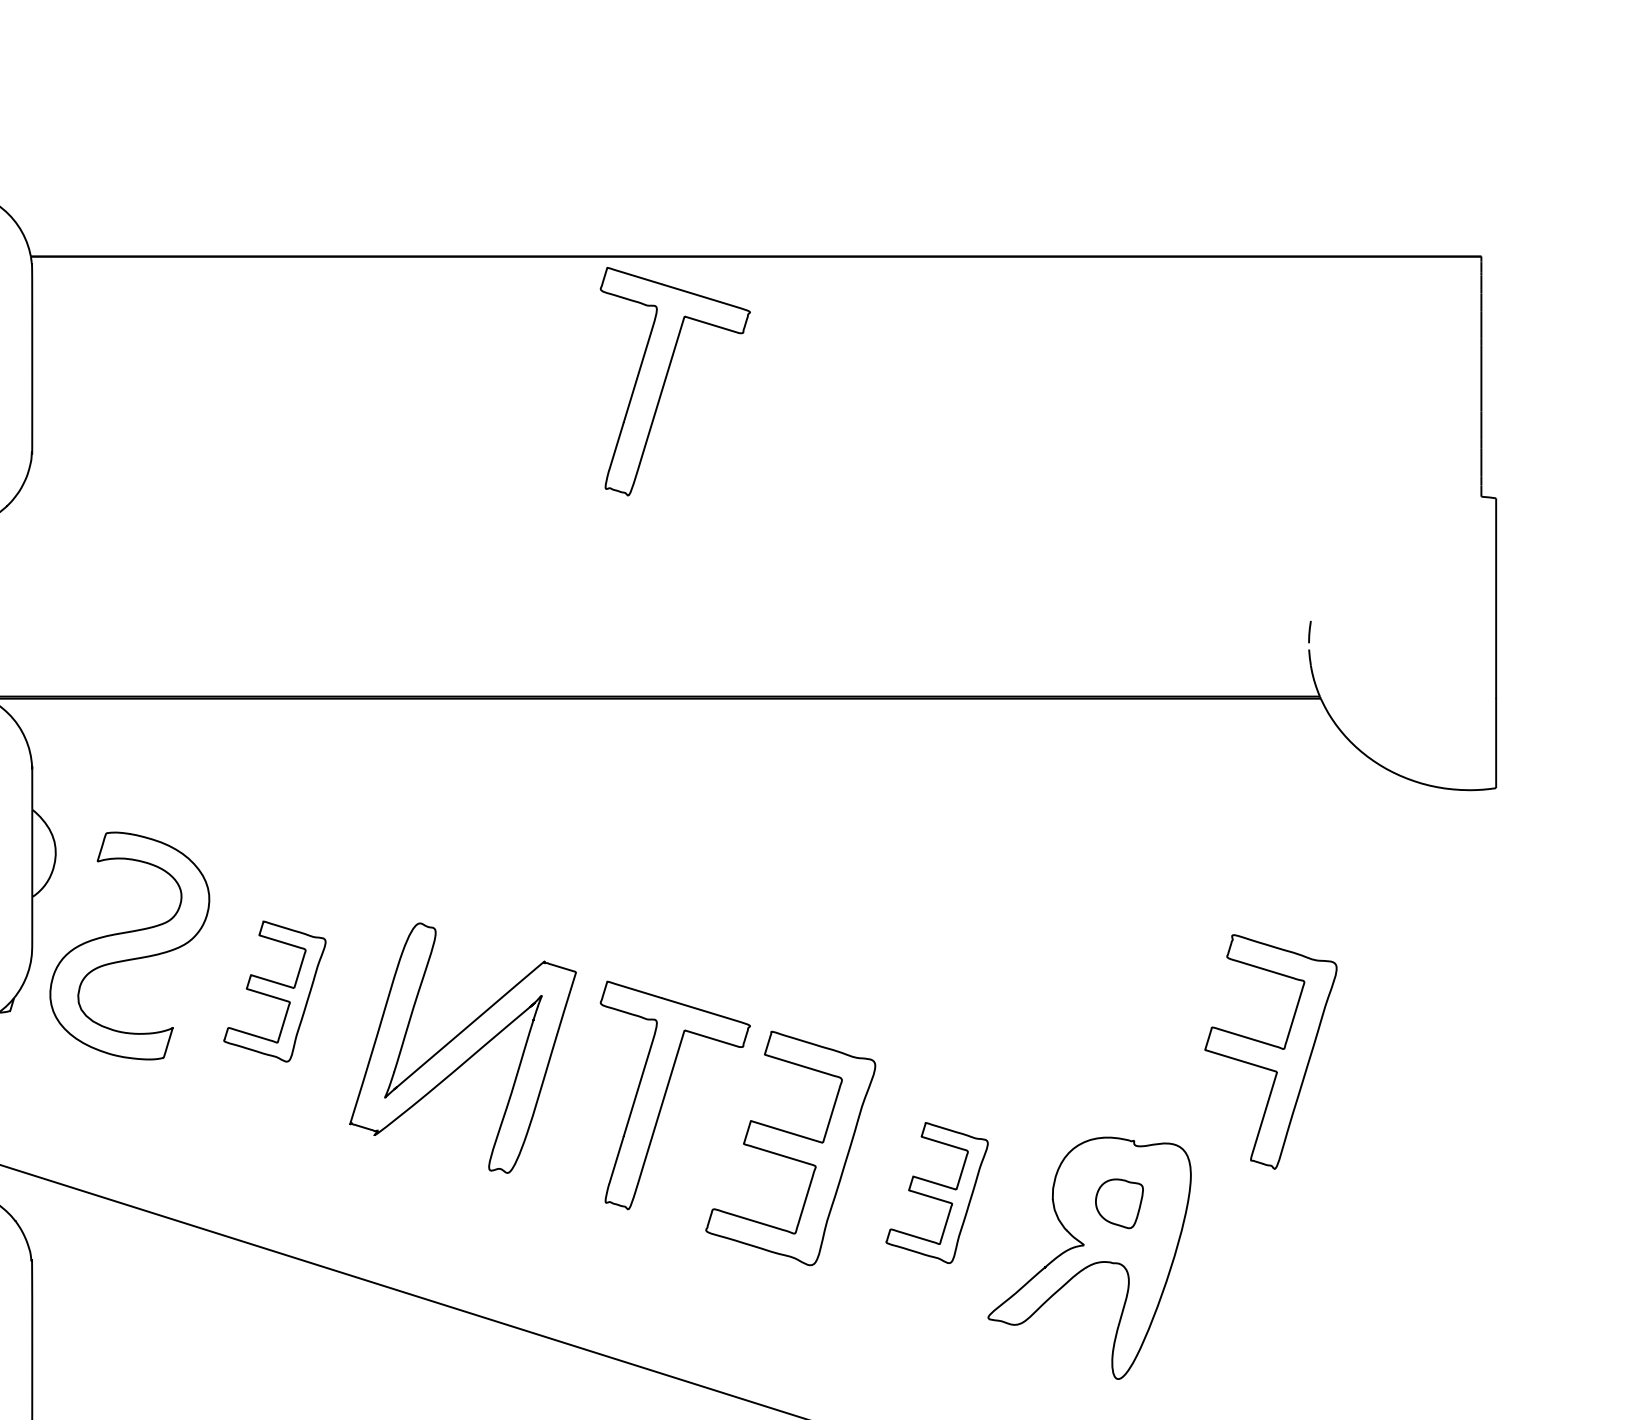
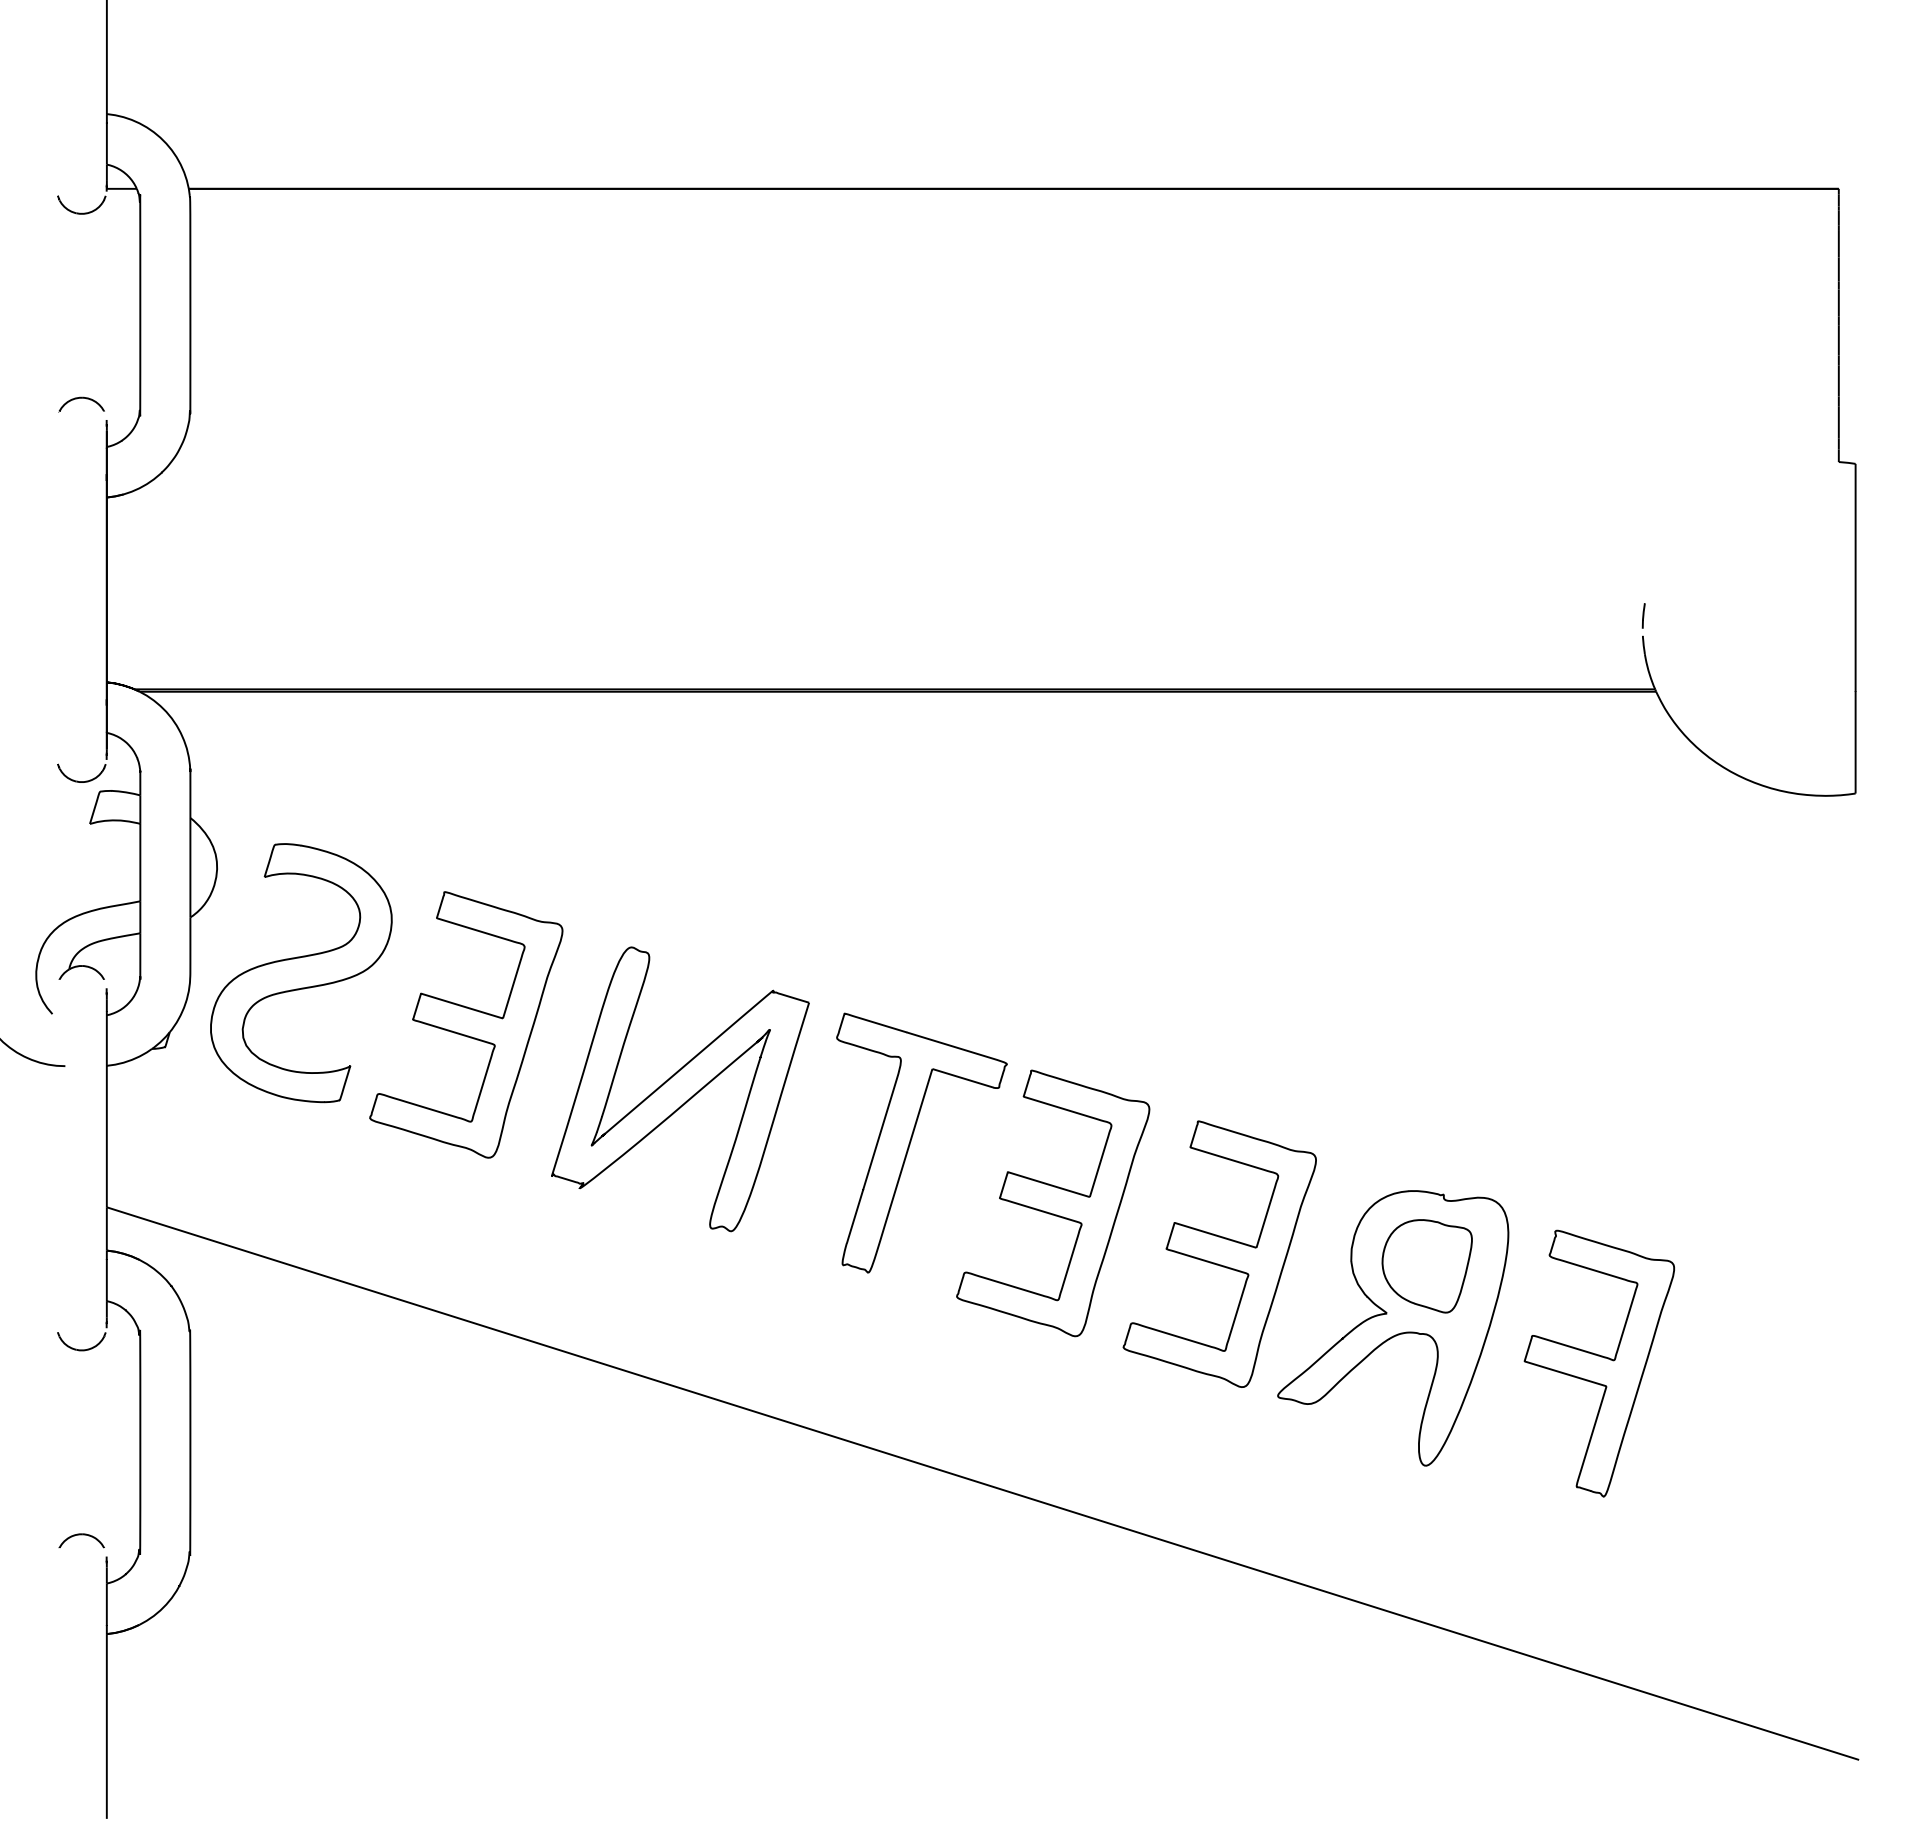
part: (667, 377) -> (912, 326), removed
part: (274, 991) -> (466, 1024), size x1.67
part: (1270, 1051) -> (1598, 1363), moved
part: (936, 1192) -> (1219, 1253), size x1.67
part: (1118, 1203) -> (1426, 1266), size x1.67

